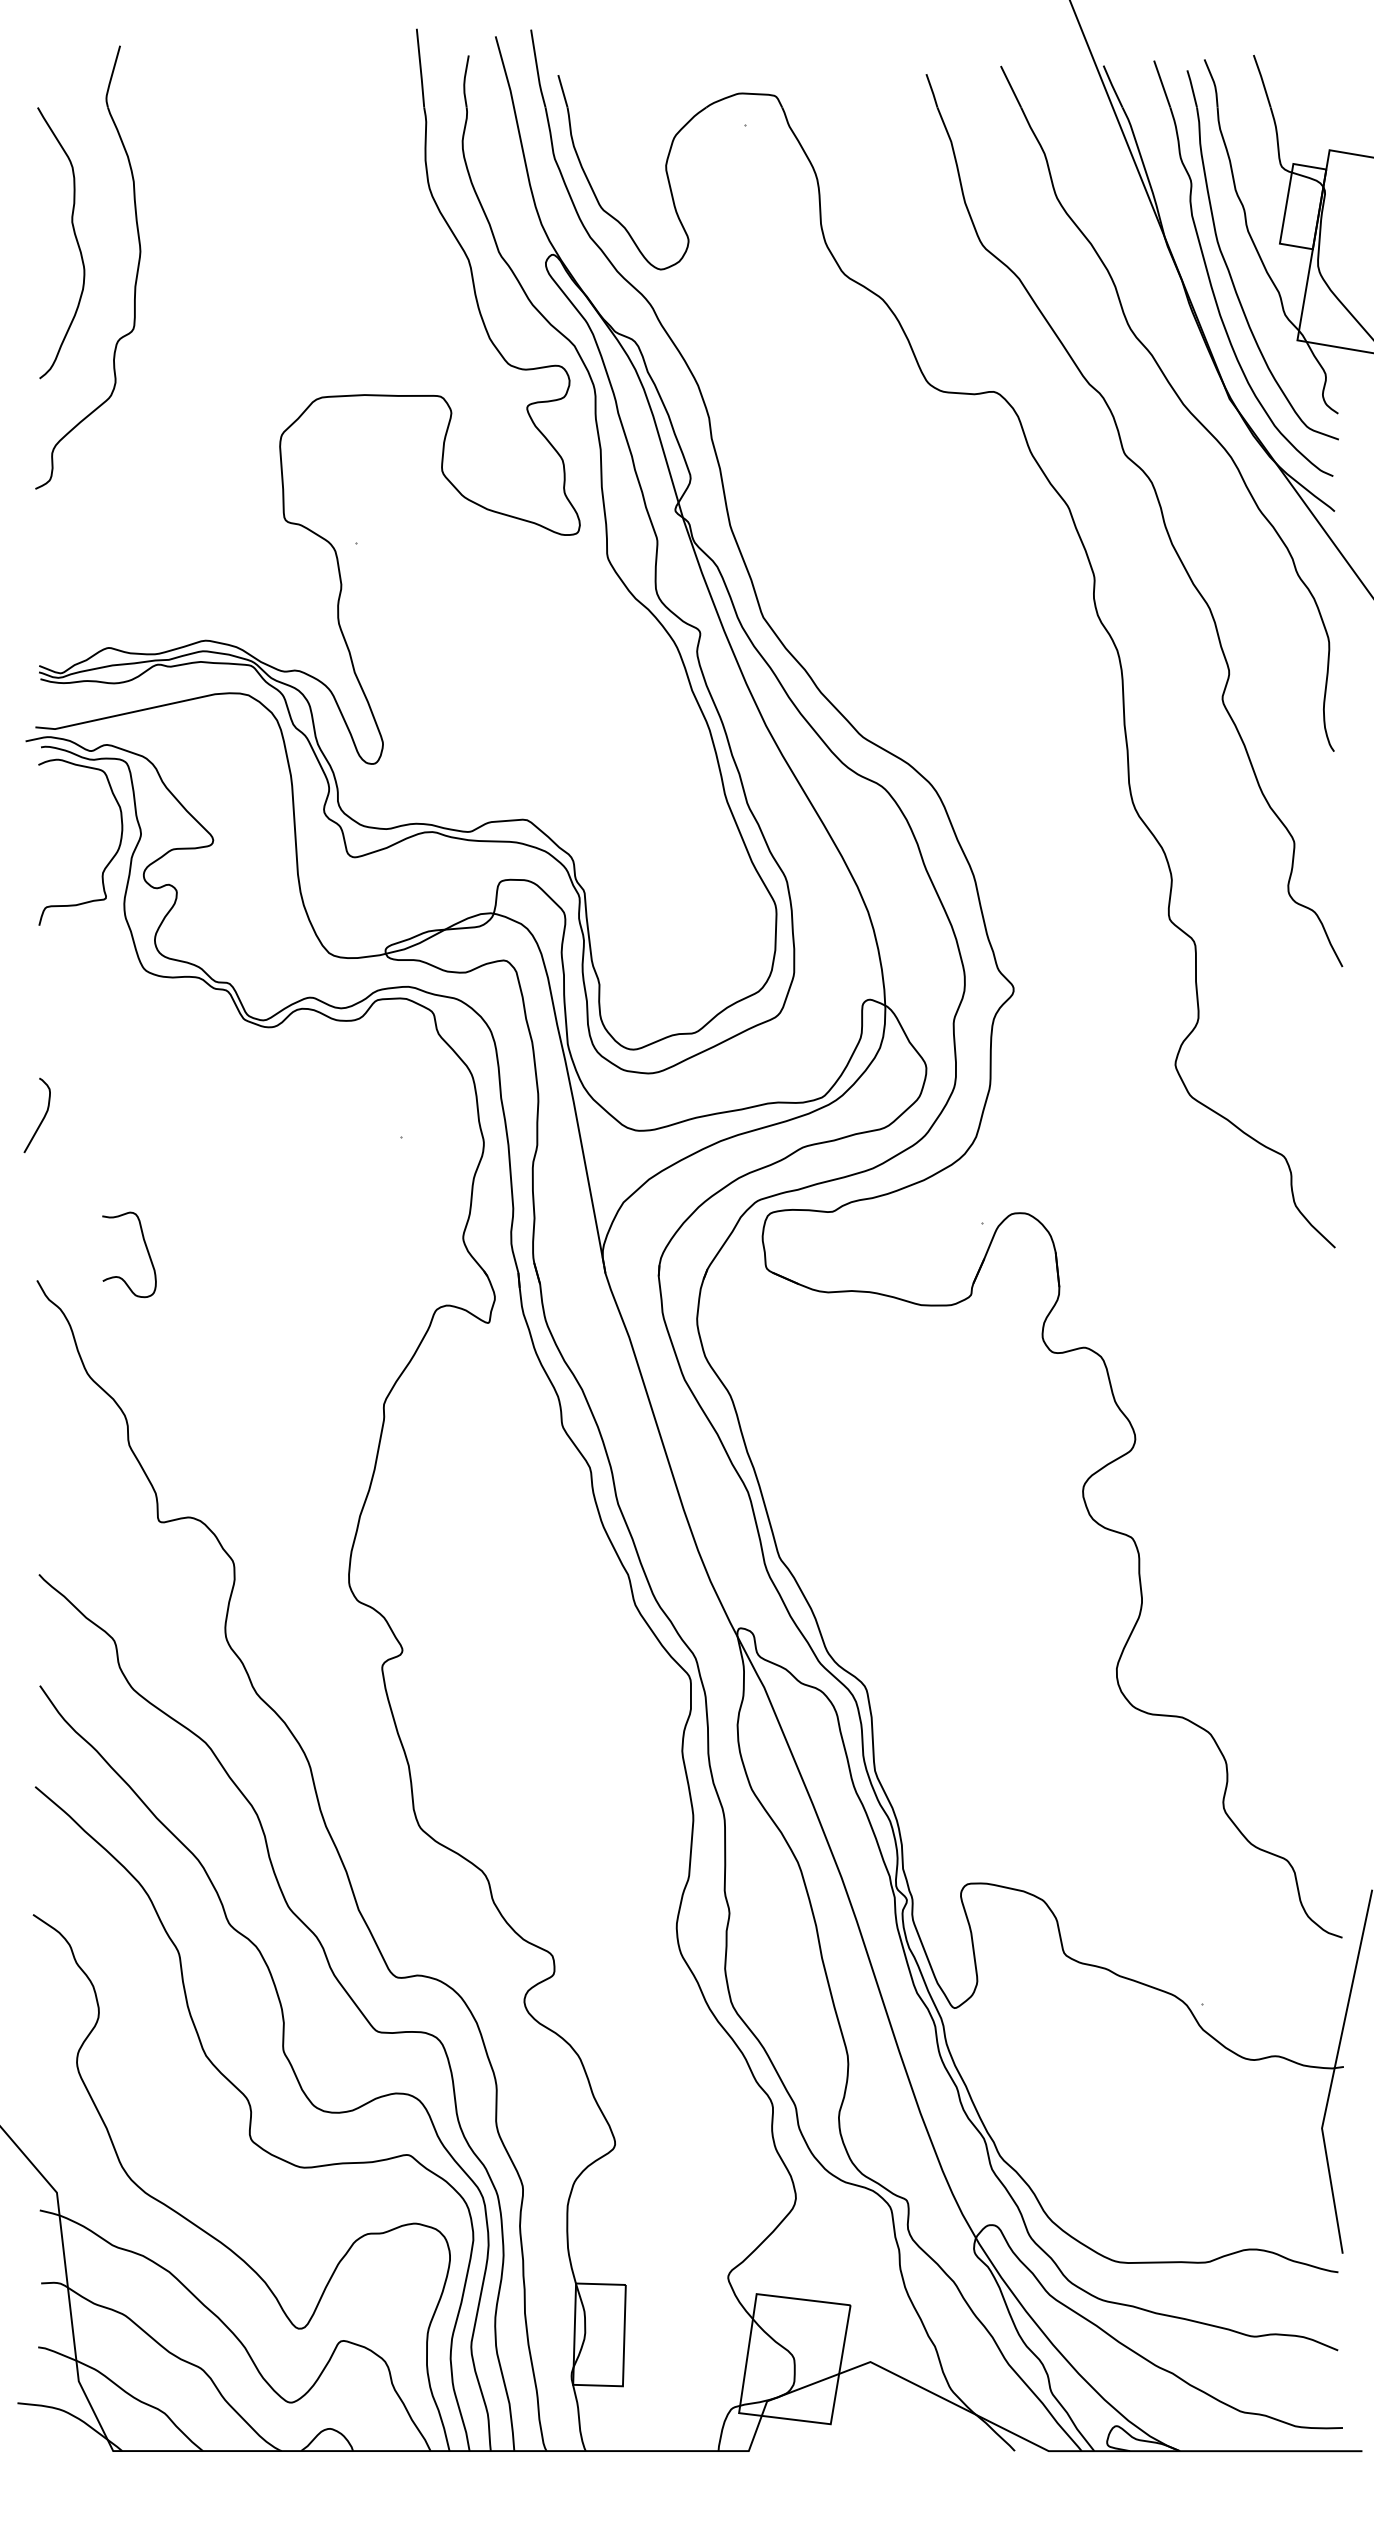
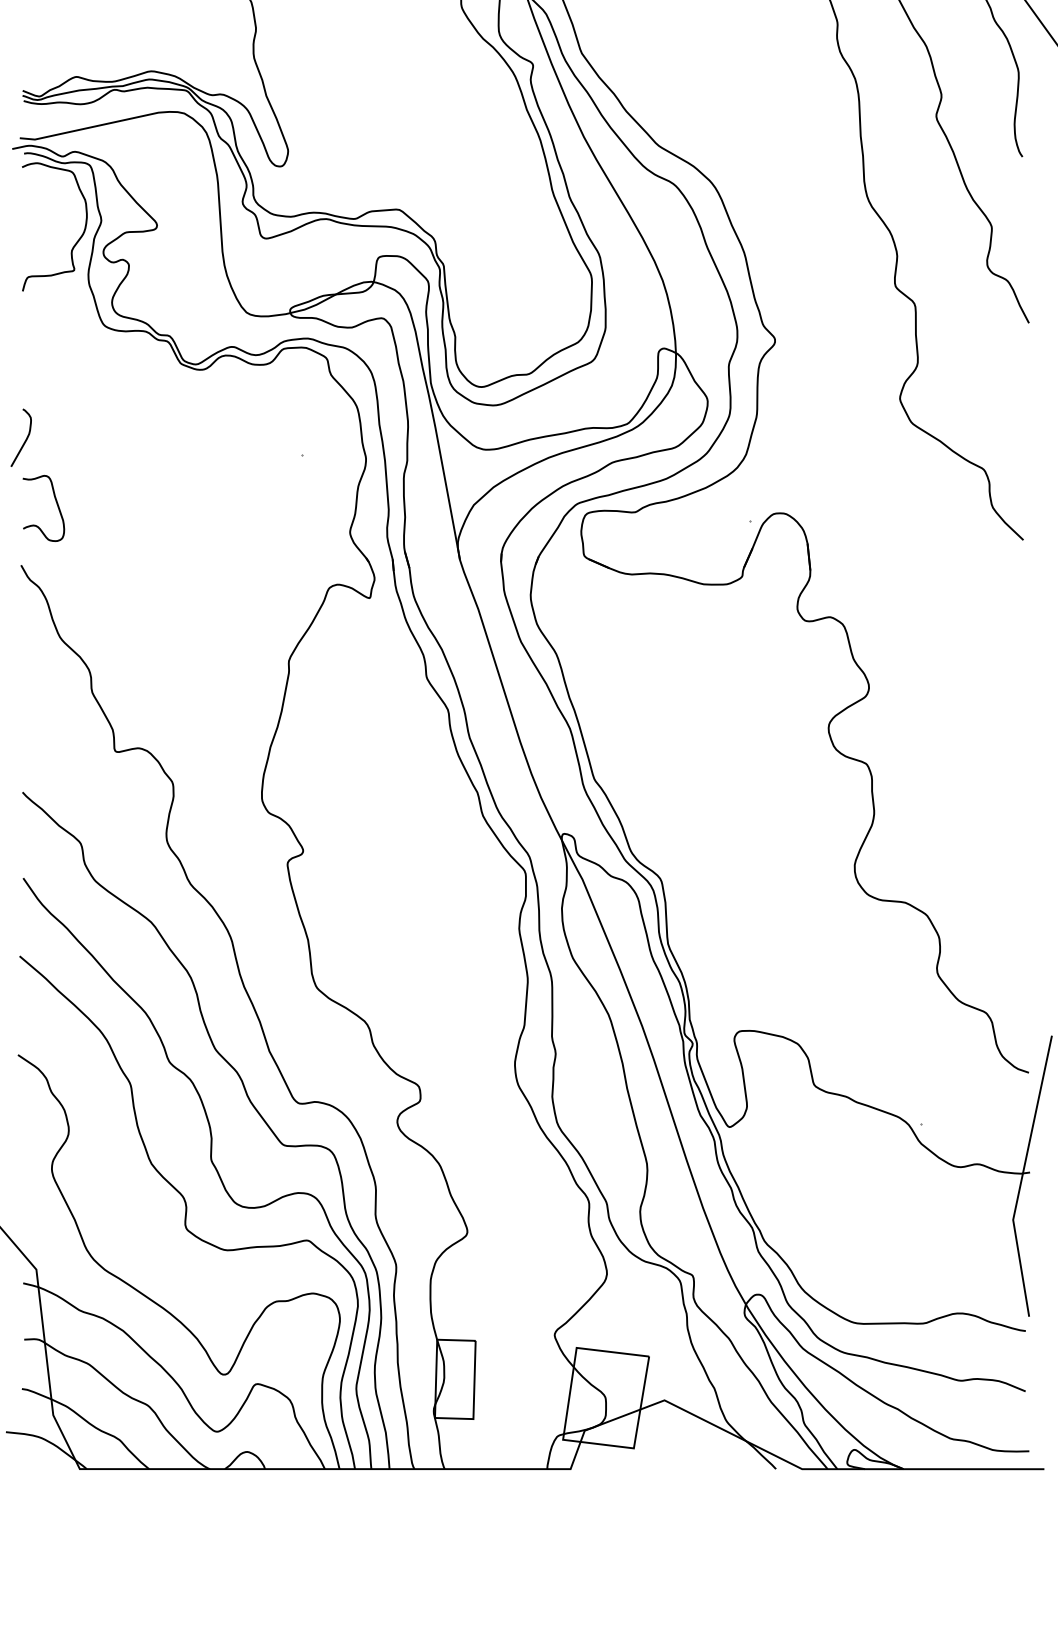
curve: (145, 1247) -> (56, 502), moved

